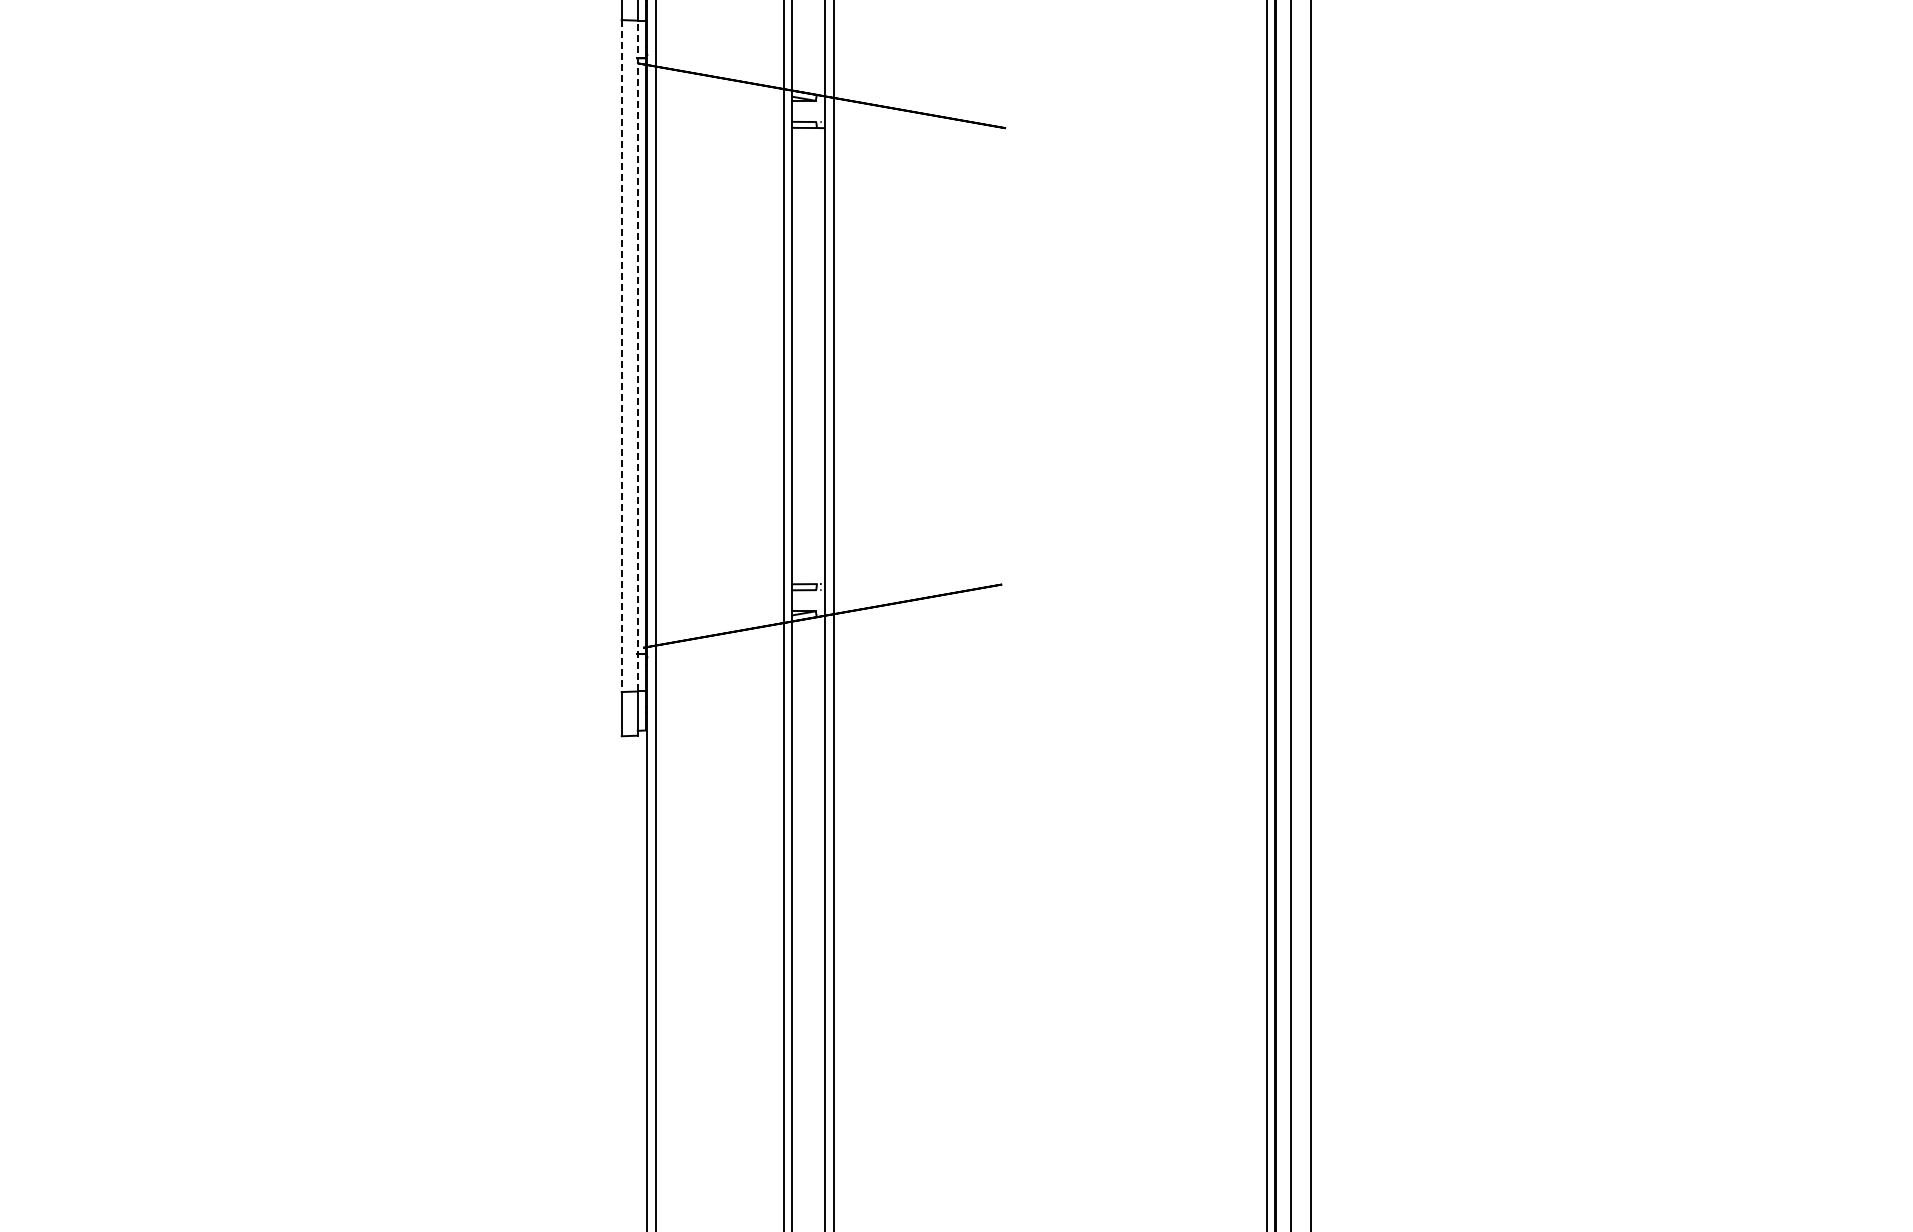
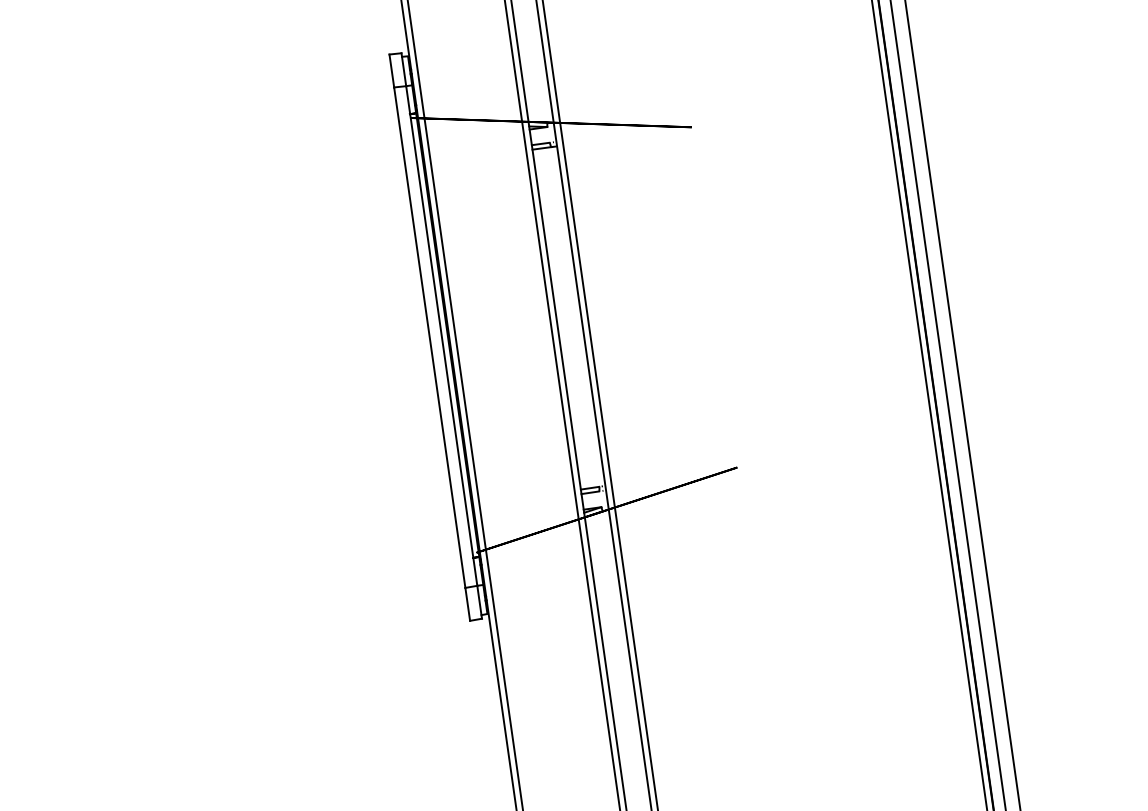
line: (637, 355) -> (441, 335), dashed -> solid
line: (621, 356) -> (429, 338), dashed -> solid

